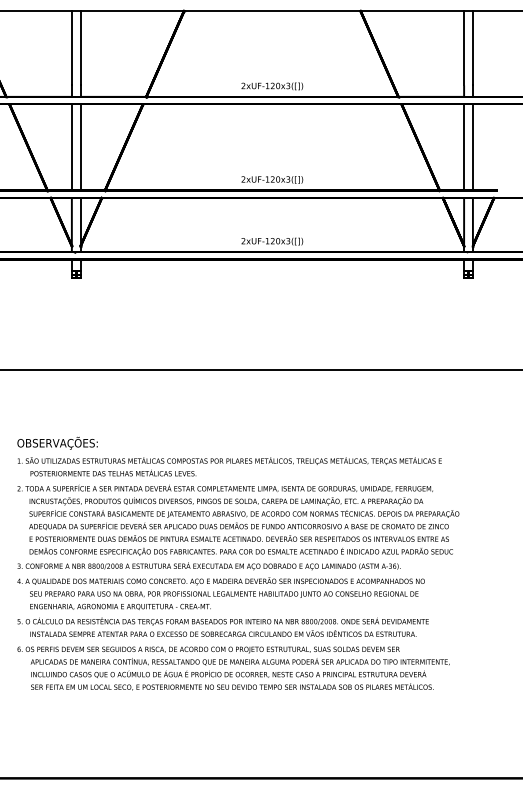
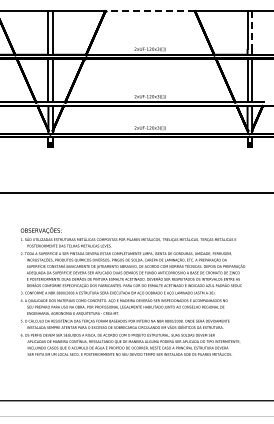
line: (272, 11) -> (150, 11), solid -> dashed
line: (473, 49) -> (252, 30), solid -> dashed

